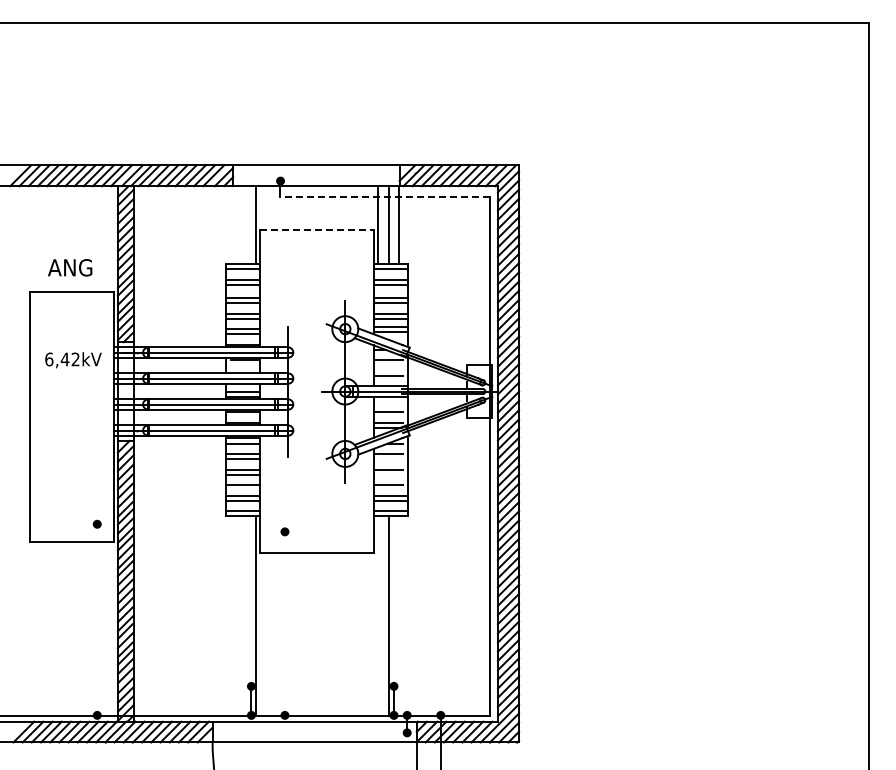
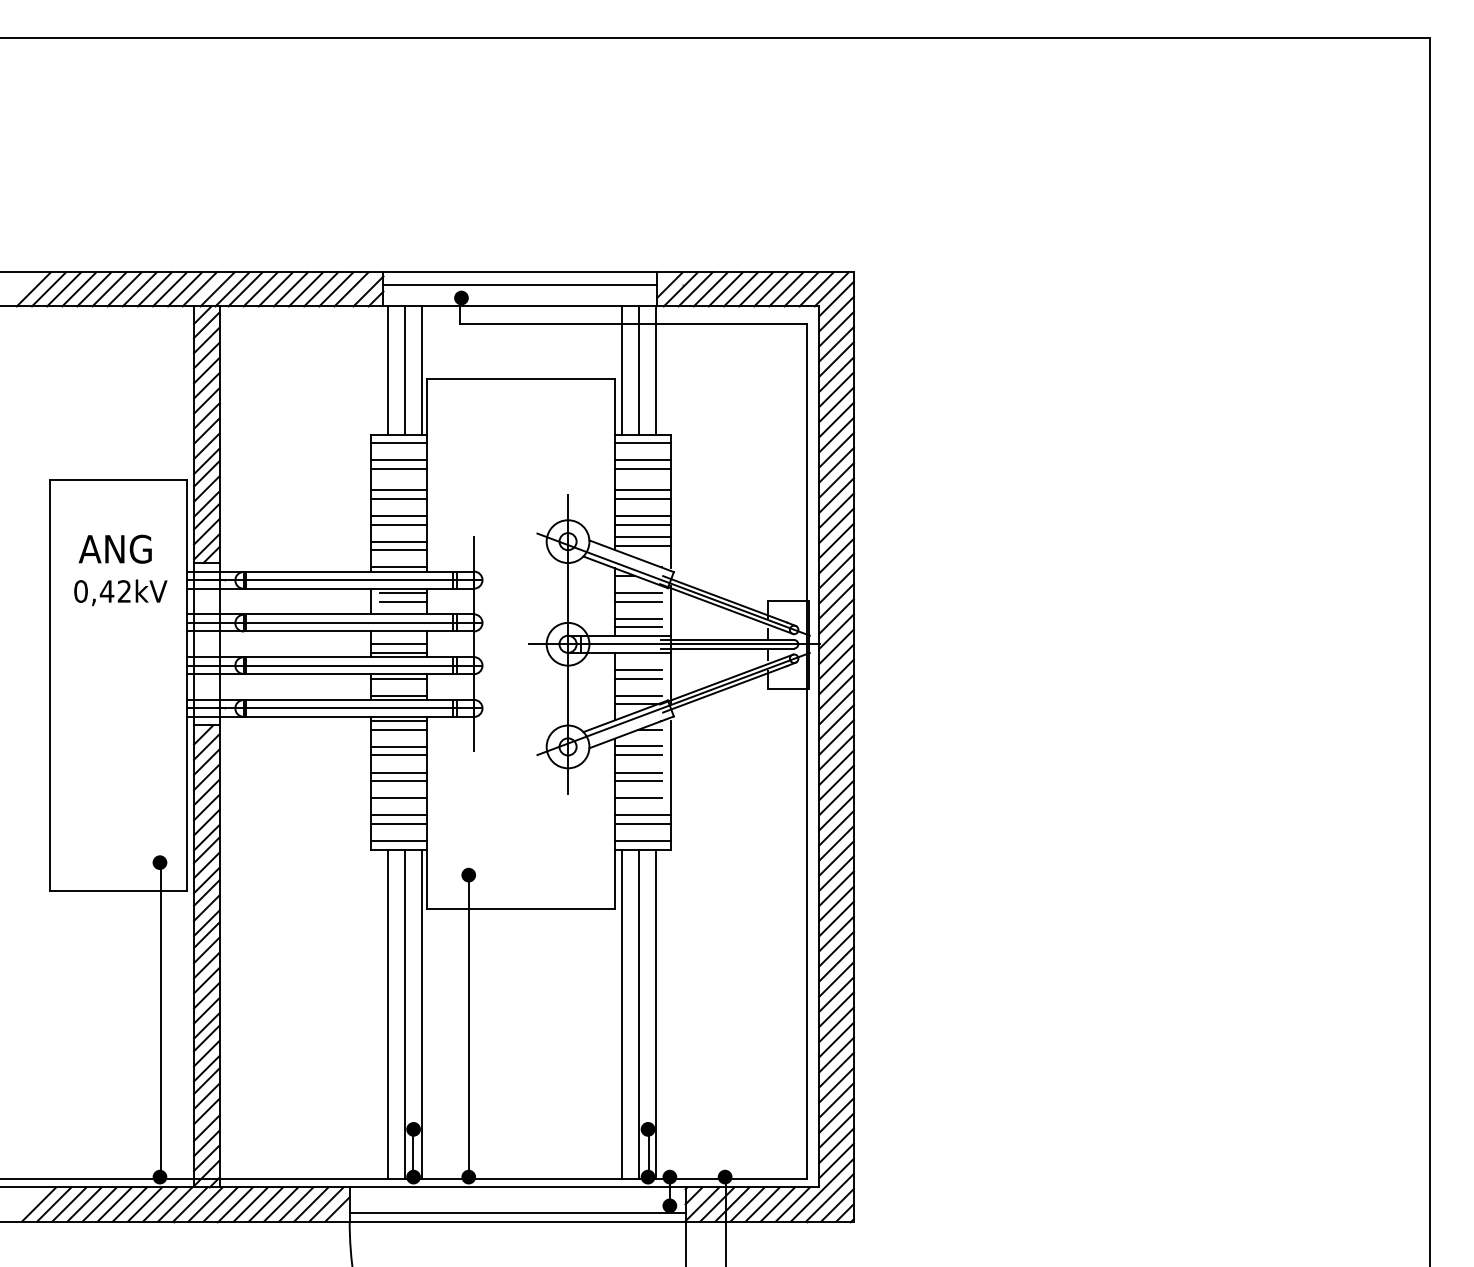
line: (316, 173) -> (520, 285), added
line: (384, 196) -> (632, 323), dashed -> solid
line: (235, 225) -> (387, 371), added
line: (246, 225) -> (405, 371), added
line: (317, 230) -> (522, 379), dashed -> solid
text: (70, 267) -> (115, 548), moved
text: (49, 359) -> (81, 591), 6,42kV -> 0,42kV
line: (244, 365) -> (402, 601), added
line: (387, 365) -> (637, 601), added
line: (387, 381) -> (637, 627), added
line: (387, 407) -> (637, 670), added
line: (387, 458) -> (637, 754), added
line: (387, 474) -> (637, 780), added
line: (235, 616) -> (387, 1014), added
line: (246, 616) -> (405, 1014), added
line: (378, 616) -> (622, 1014), added
line: (398, 616) -> (655, 1014), added
line: (97, 620) -> (160, 1020), added
line: (285, 623) -> (469, 1025), added
line: (314, 737) -> (517, 1213), added

